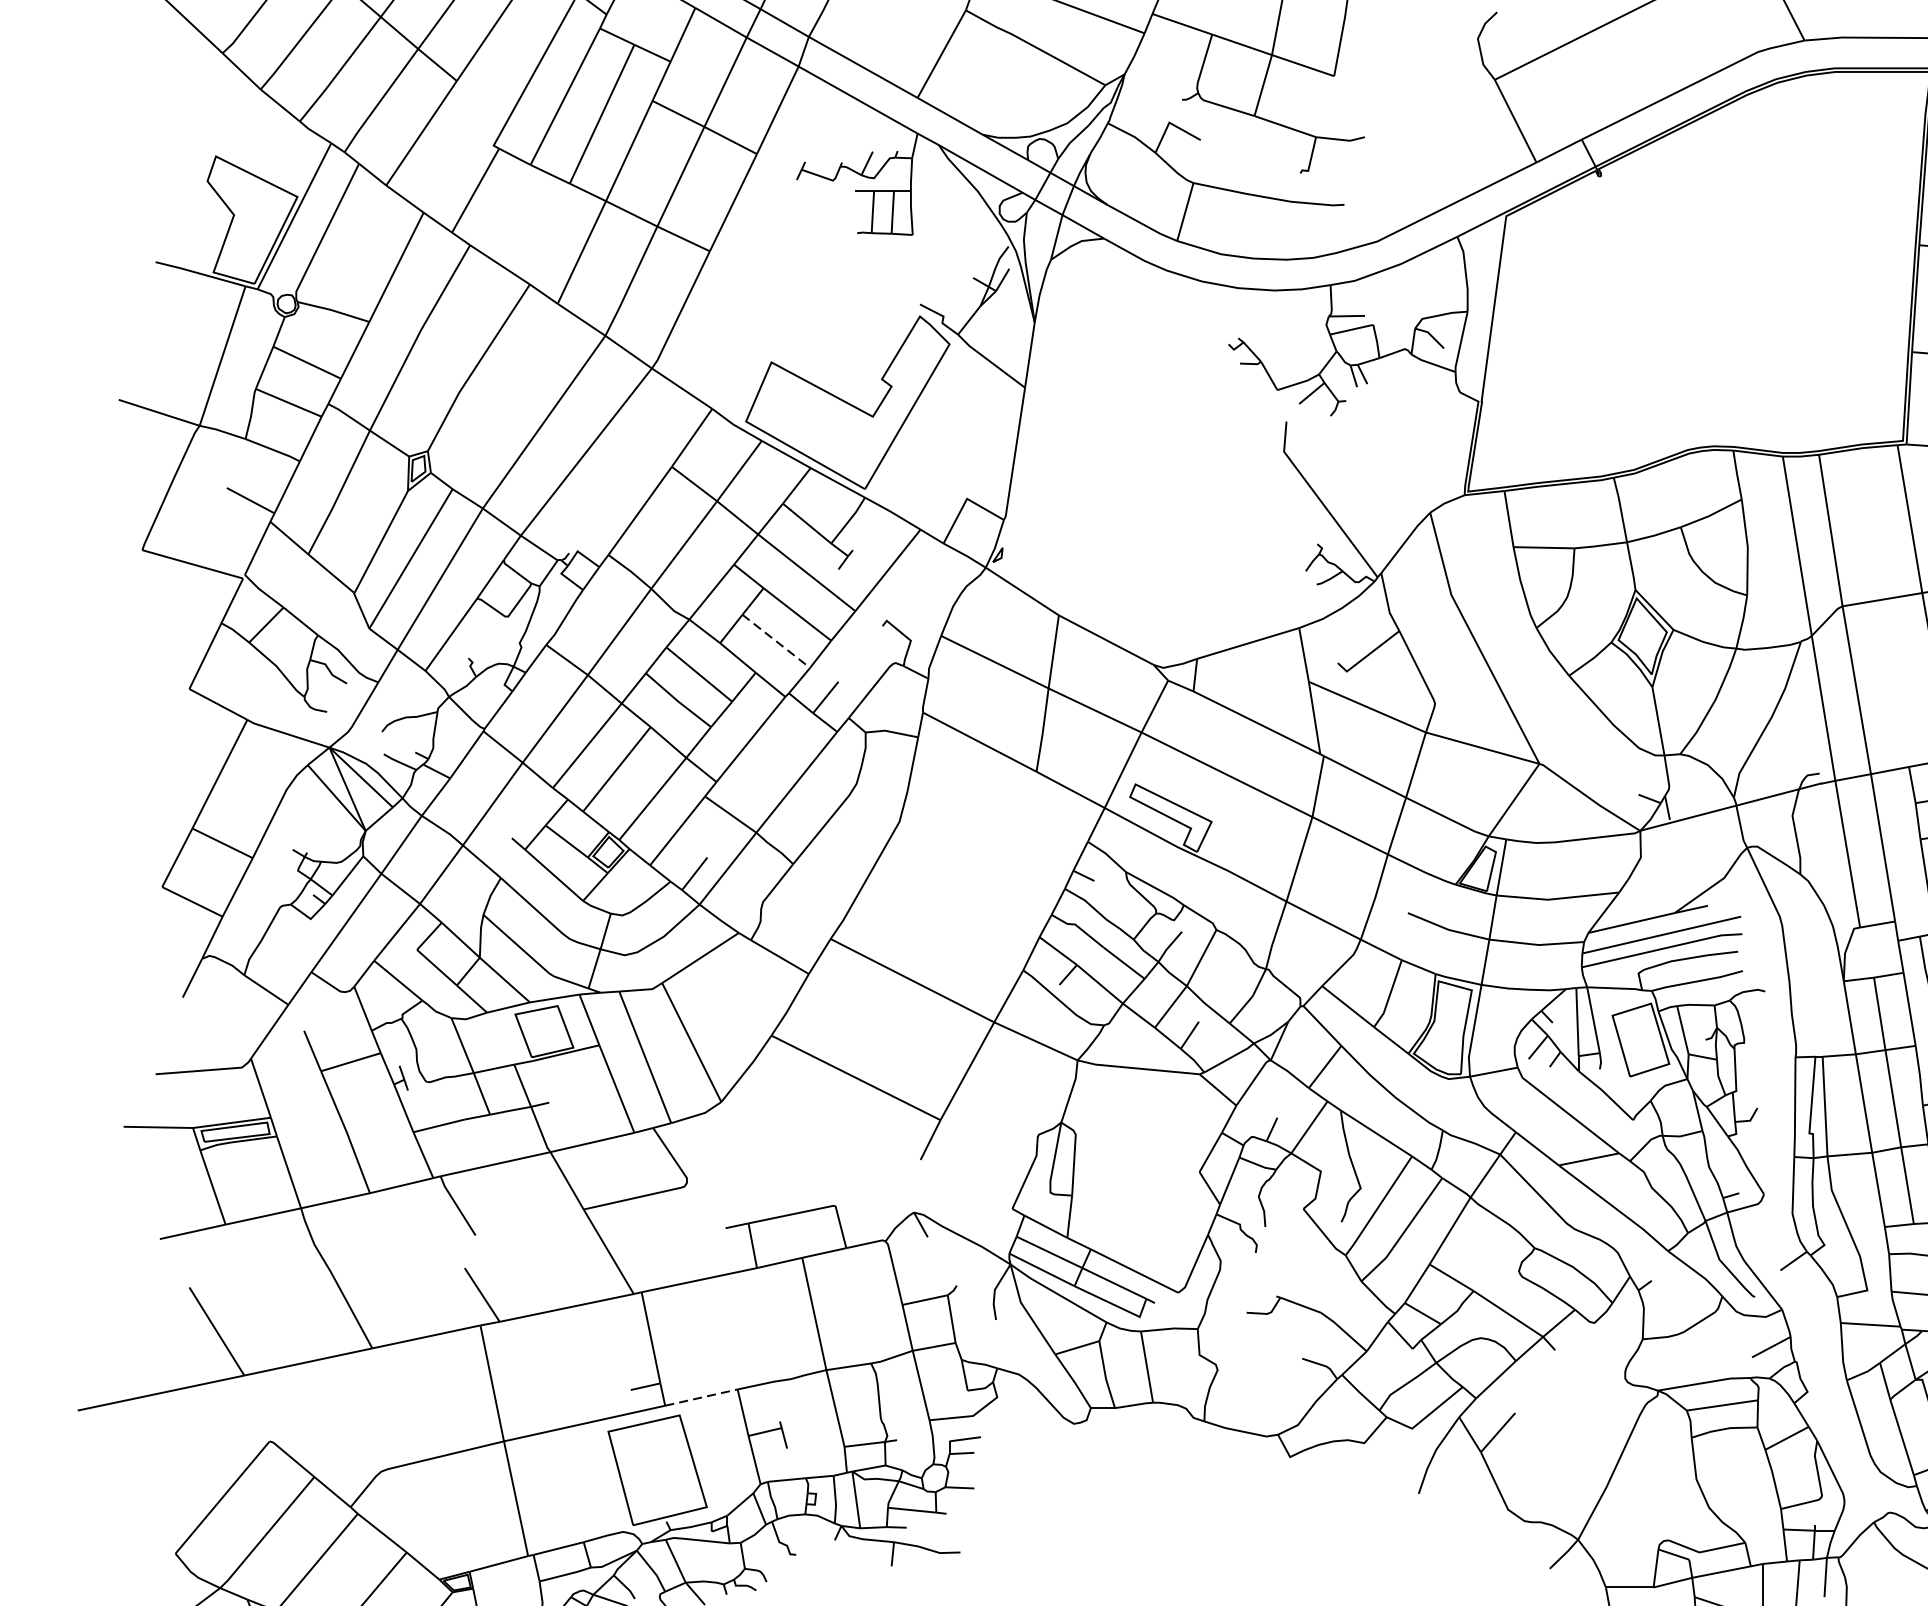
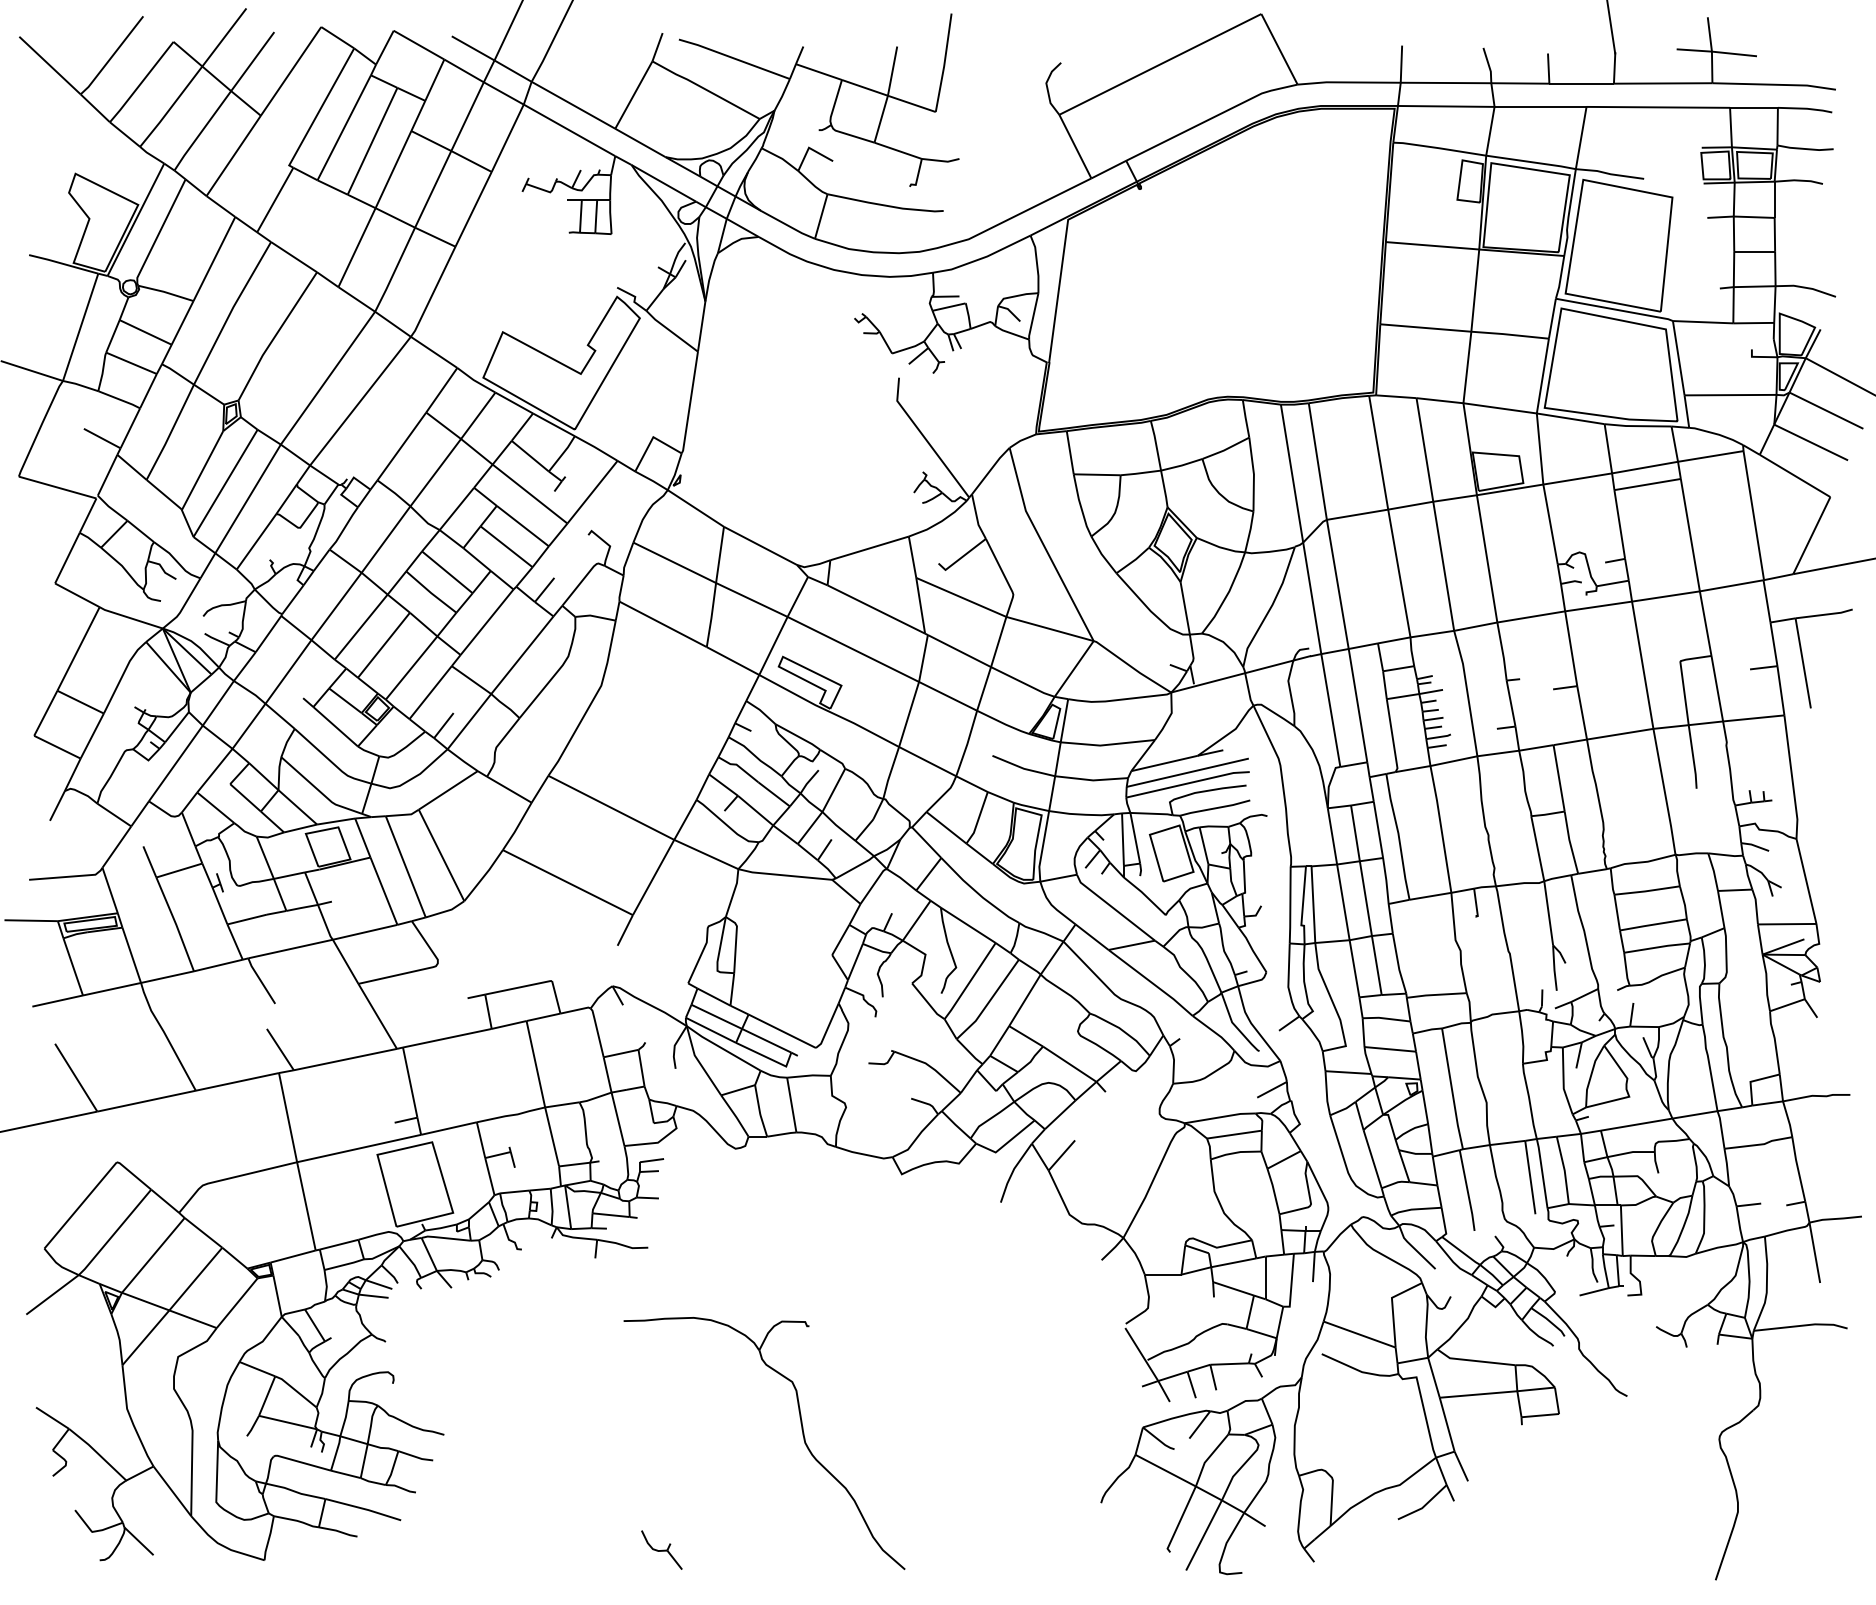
line: (776, 642) -> (506, 547), dashed -> solid
line: (702, 1397) -> (449, 1128), dashed -> solid

